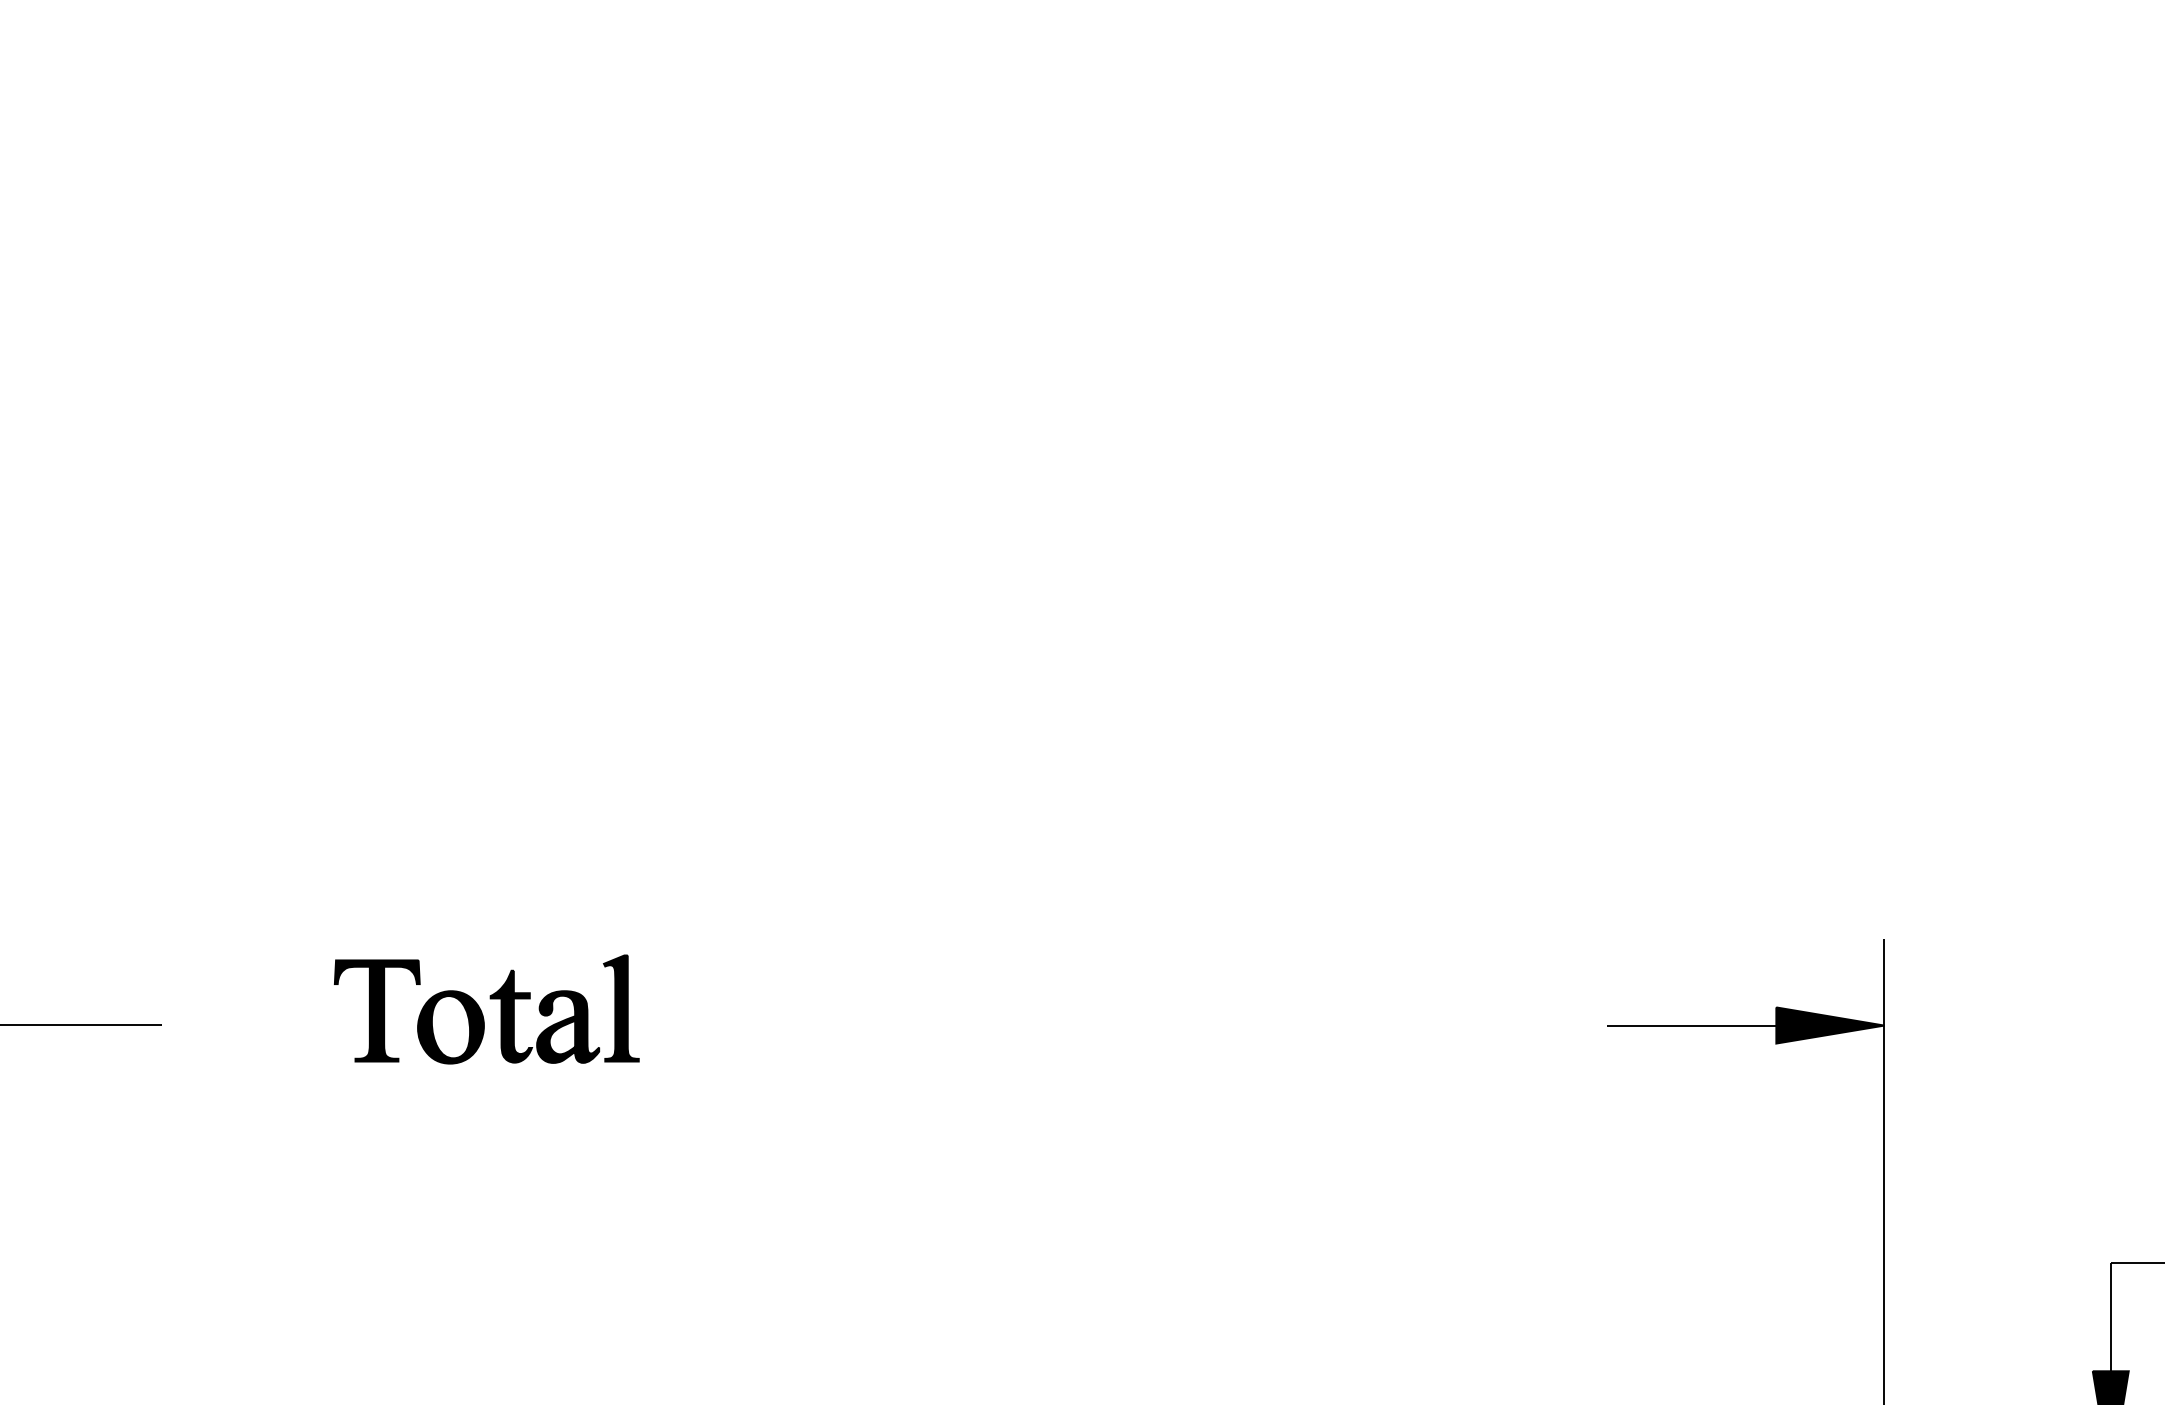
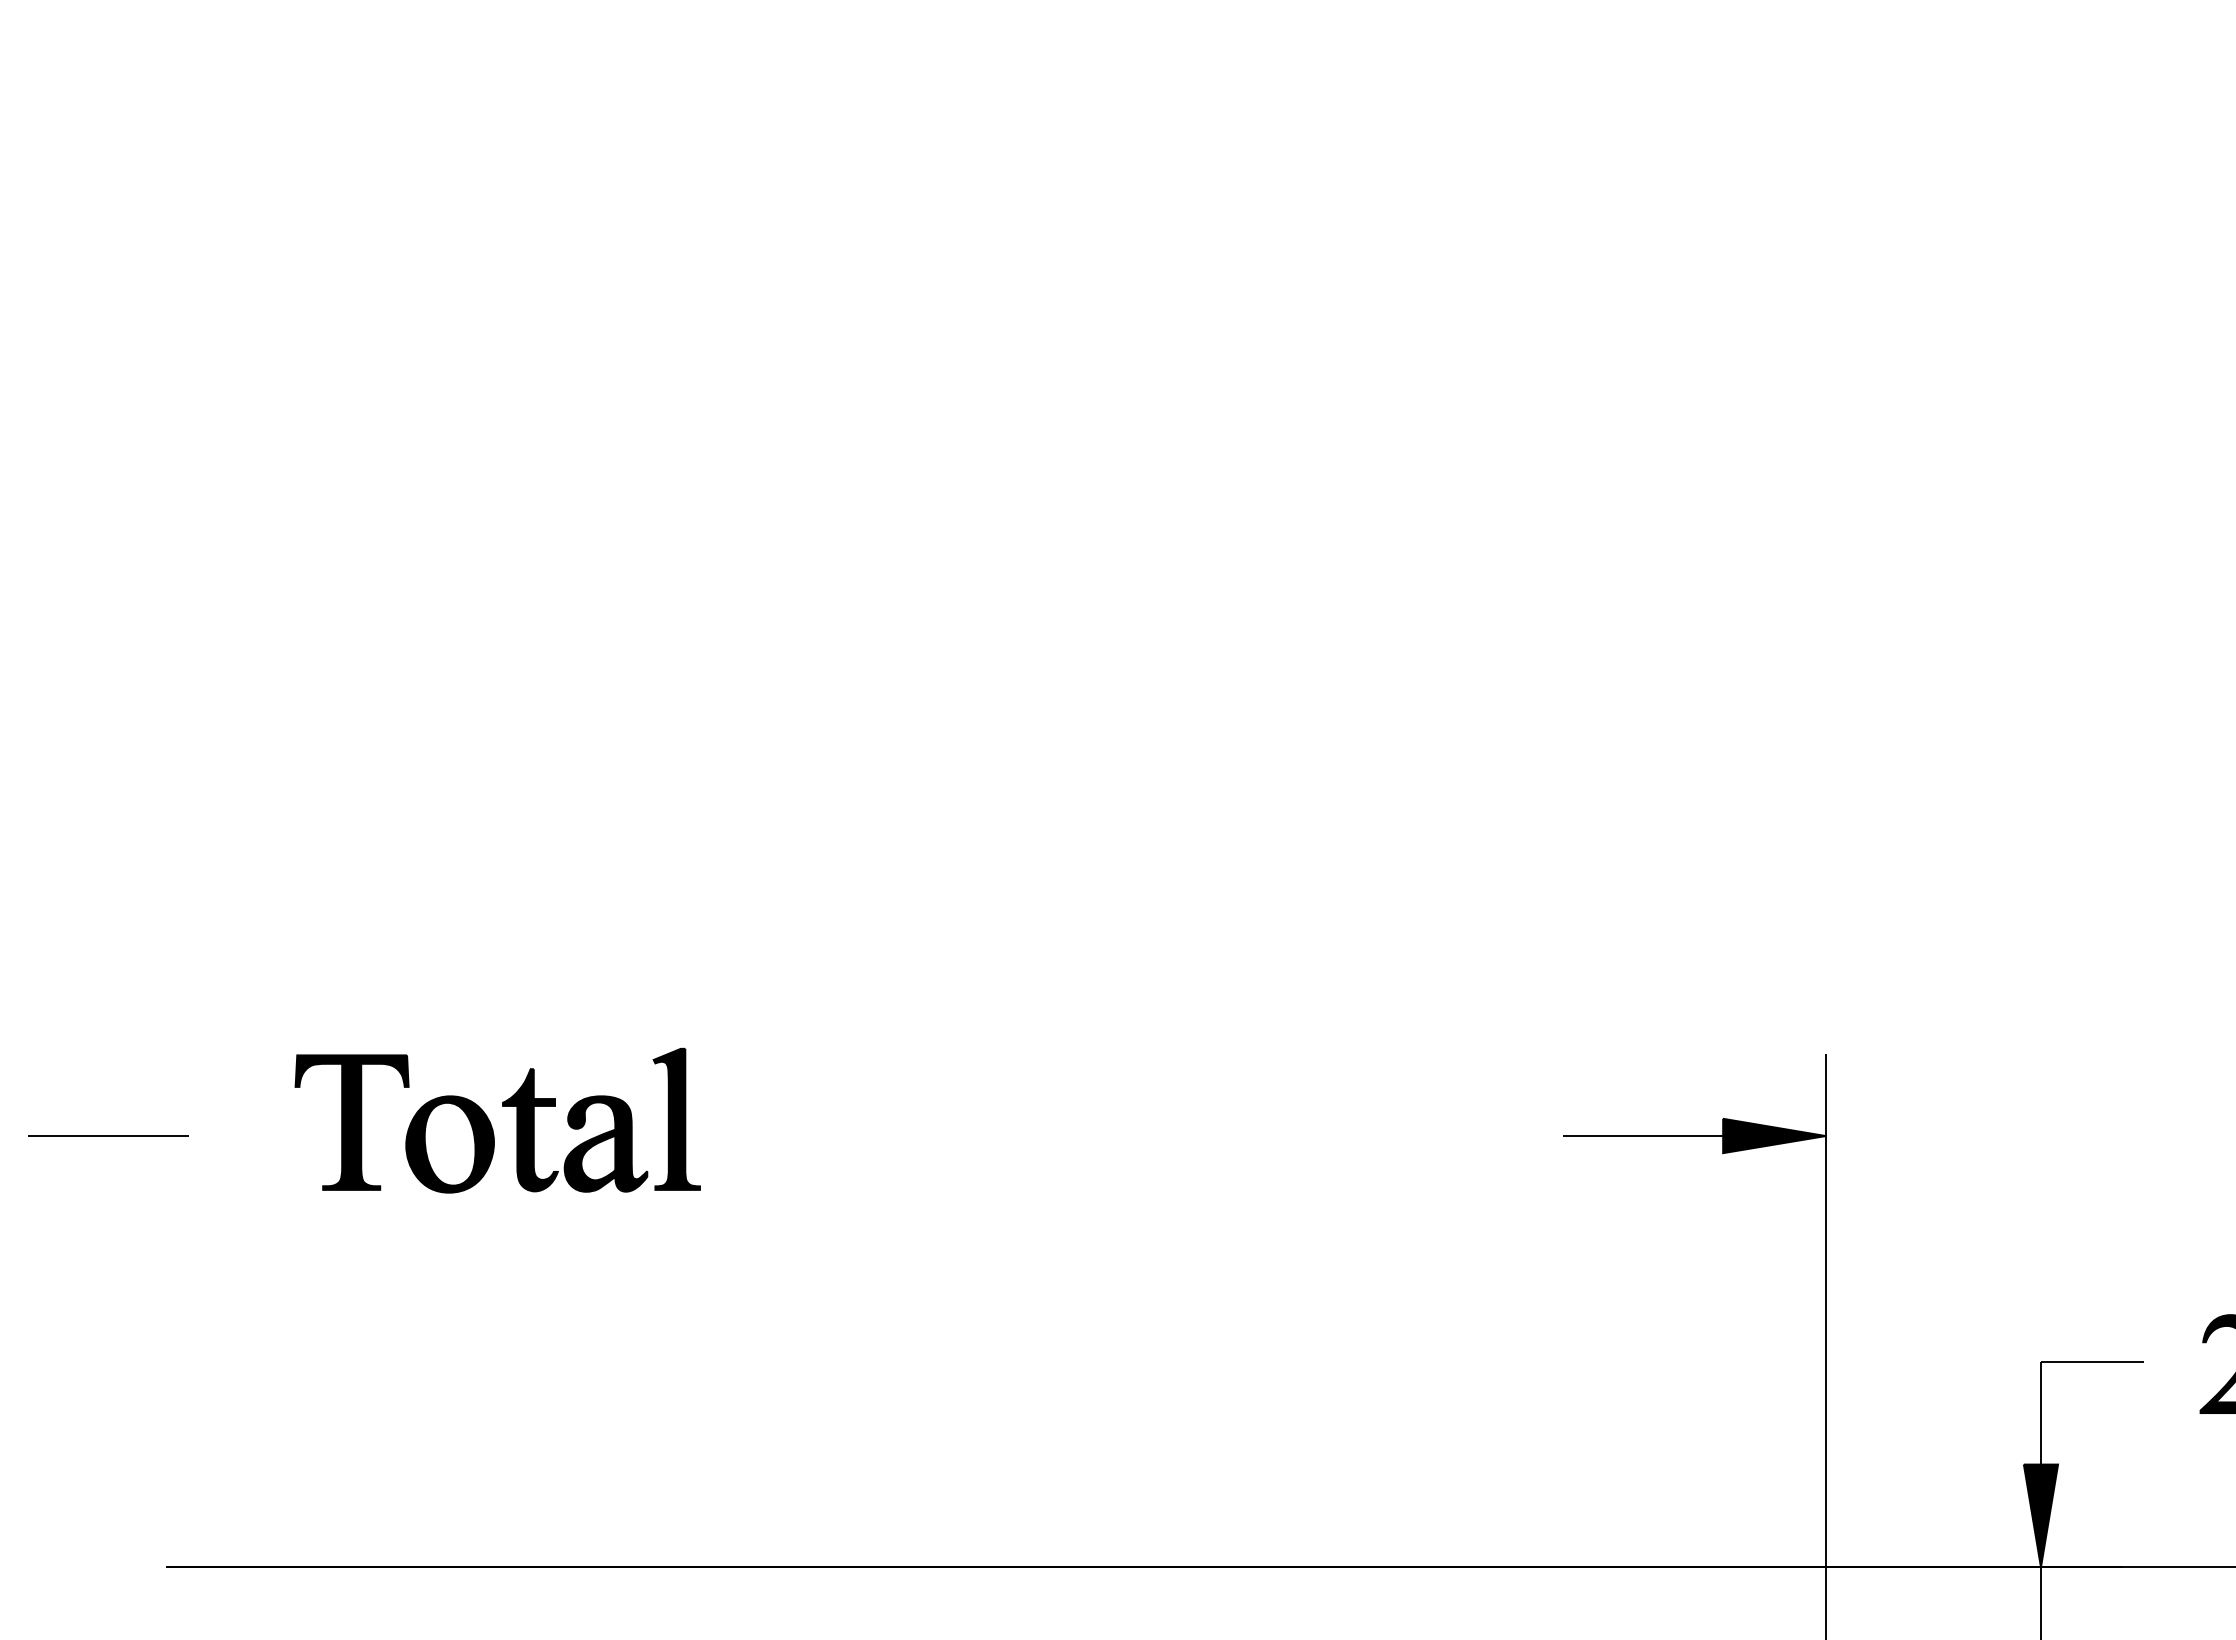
part: (486, 1009) -> (497, 1120), size x1.4

